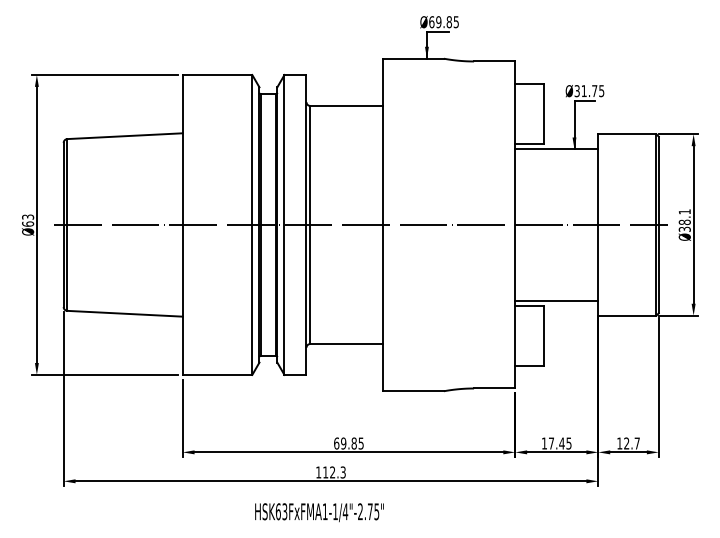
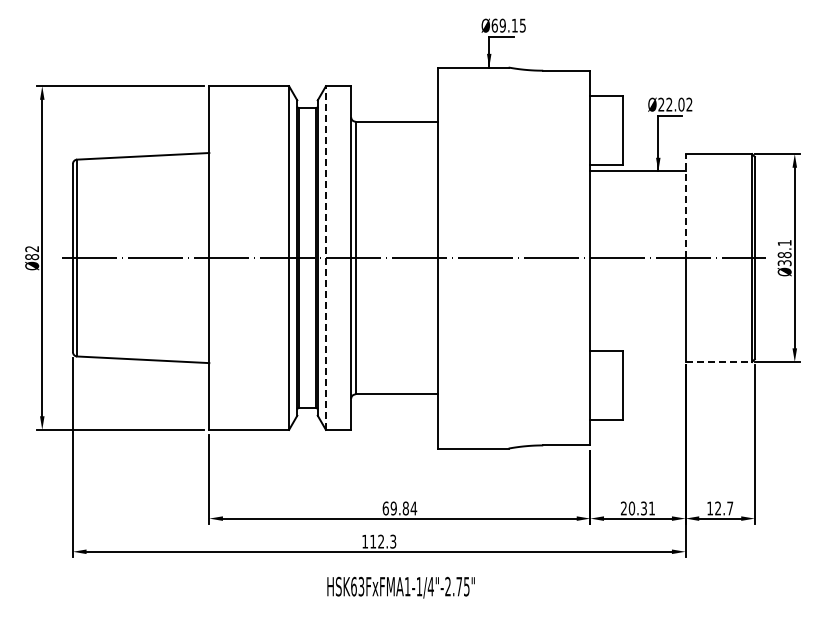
text: (449, 22) -> (514, 25), Ø69.85 -> Ø69.15
text: (589, 90) -> (675, 104), Ø31.75 -> Ø22.02
line: (598, 179) -> (685, 206), solid -> dashed
text: (28, 221) -> (32, 253), Ø63 -> Ø82
line: (284, 225) -> (325, 258), solid -> dashed
line: (556, 300) -> (637, 344), removed
line: (627, 315) -> (719, 361), solid -> dashed
text: (360, 443) -> (413, 508), 69.85 -> 69.84
text: (556, 443) -> (637, 508), 17.45 -> 20.31
text: (318, 512) -> (400, 587), moved

